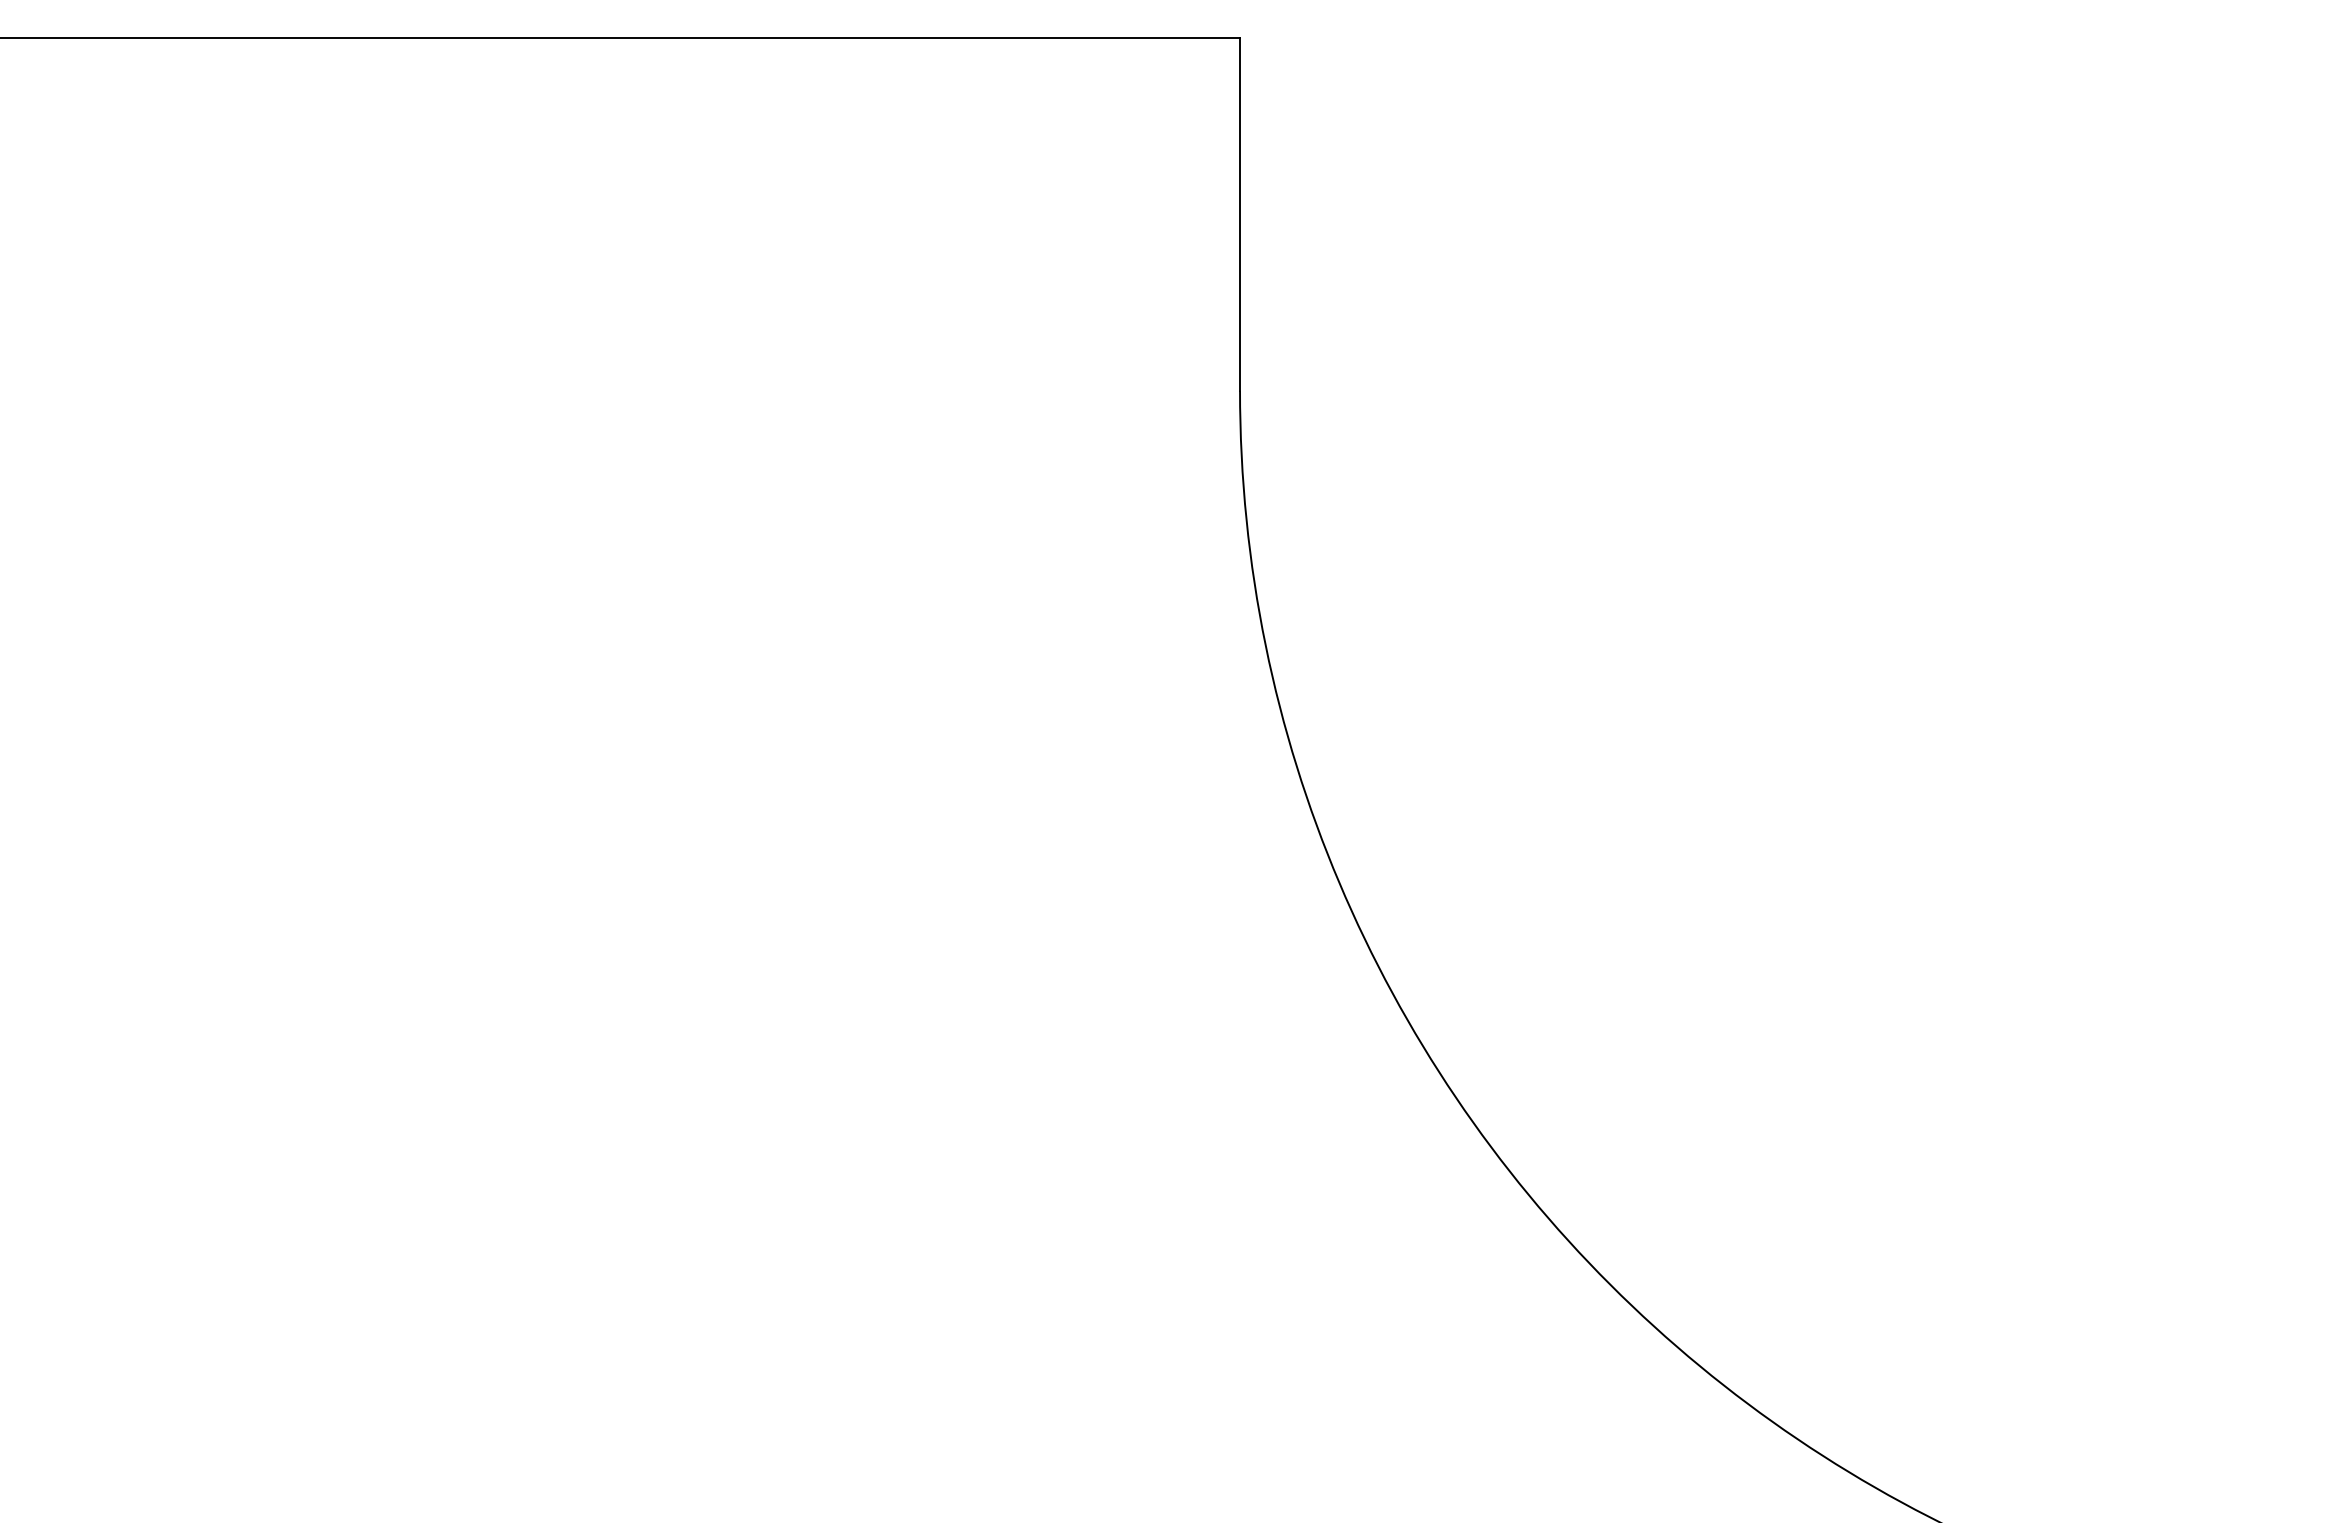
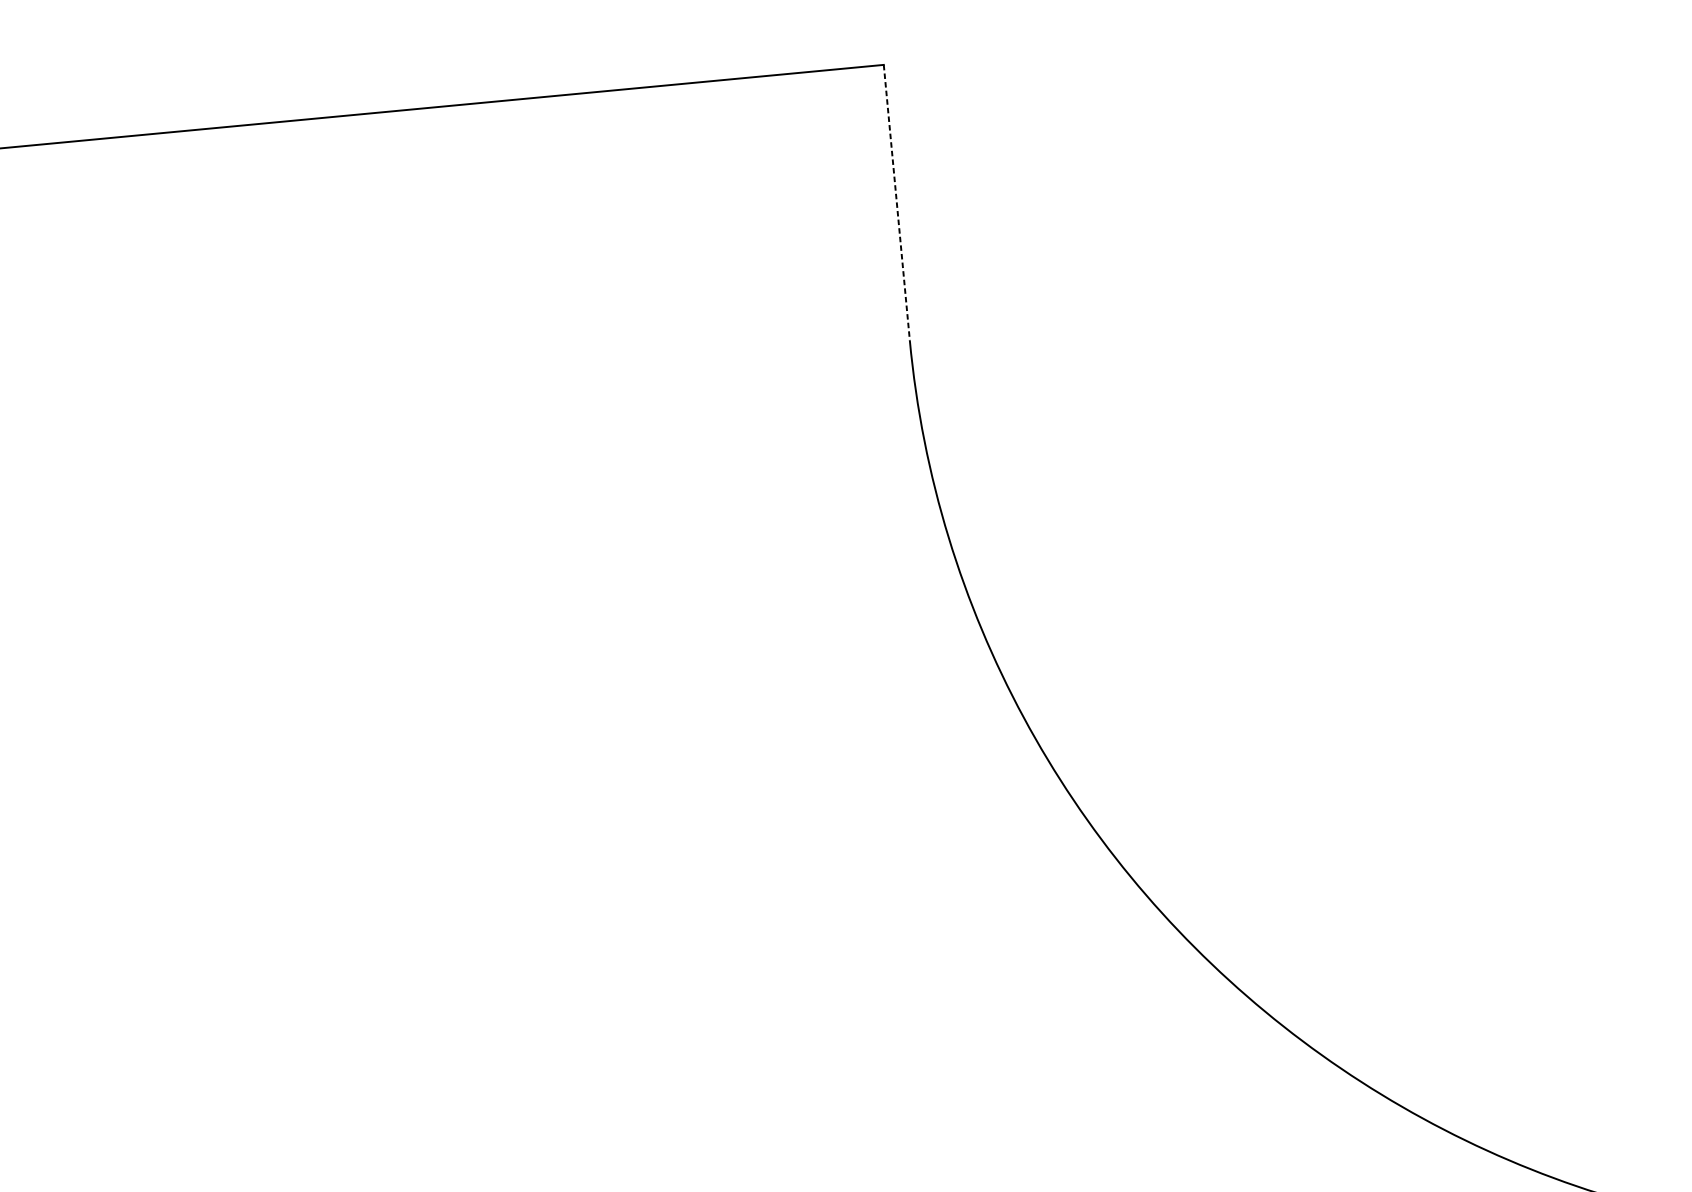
line: (1240, 214) -> (897, 202), solid -> dashed

